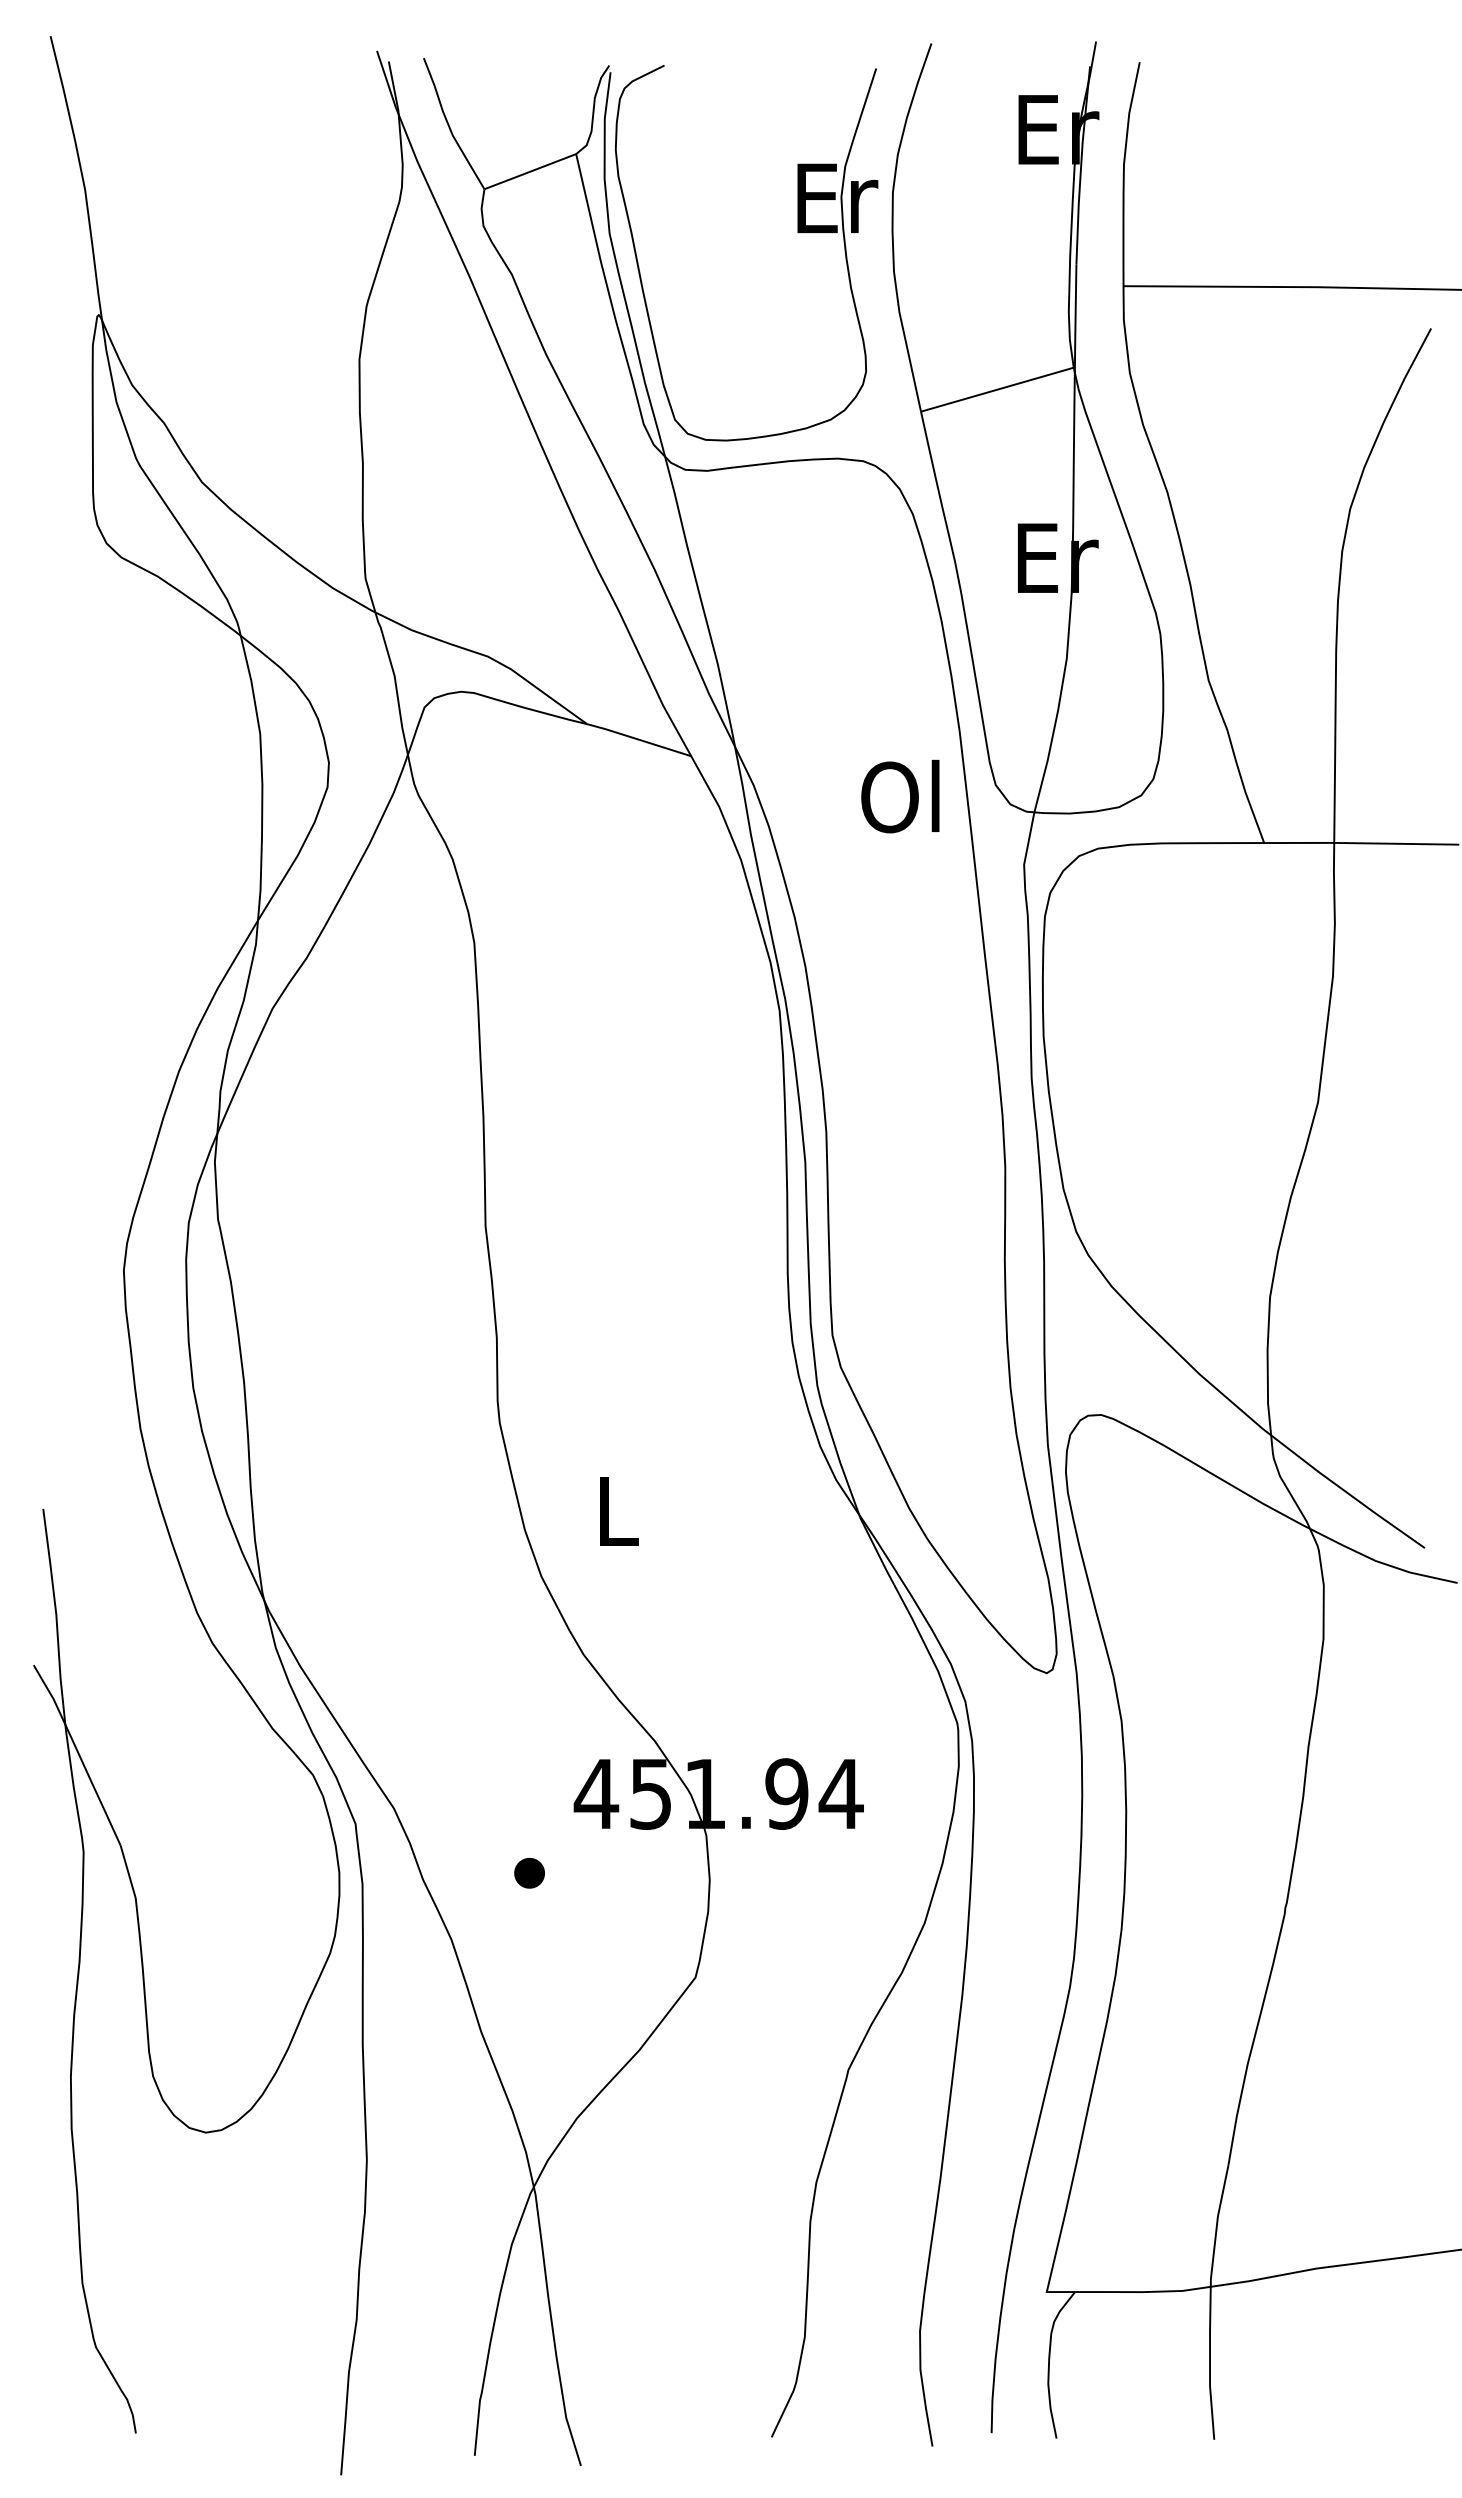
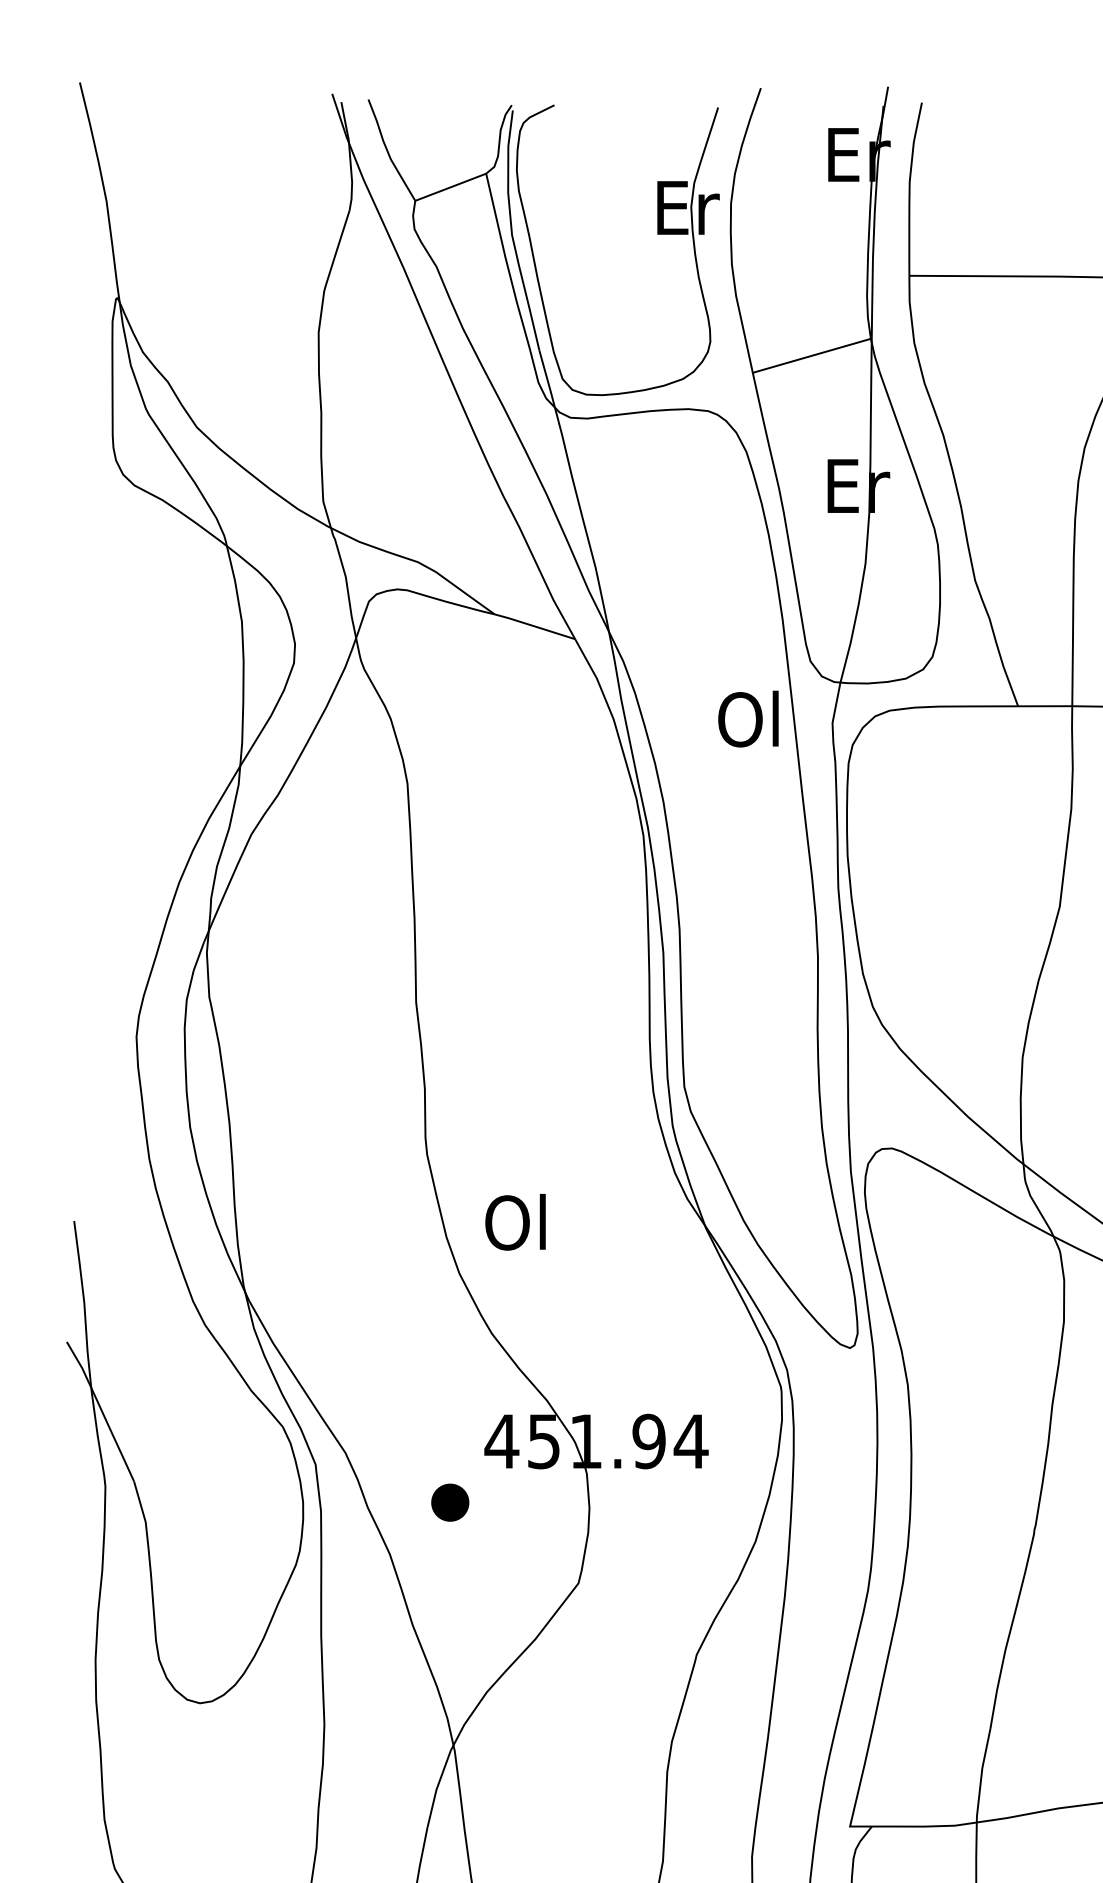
text: (900, 796) -> (748, 719), moved
text: (614, 1510) -> (515, 1222), L -> Ol
part: (529, 1873) -> (450, 1502), size x1.6

